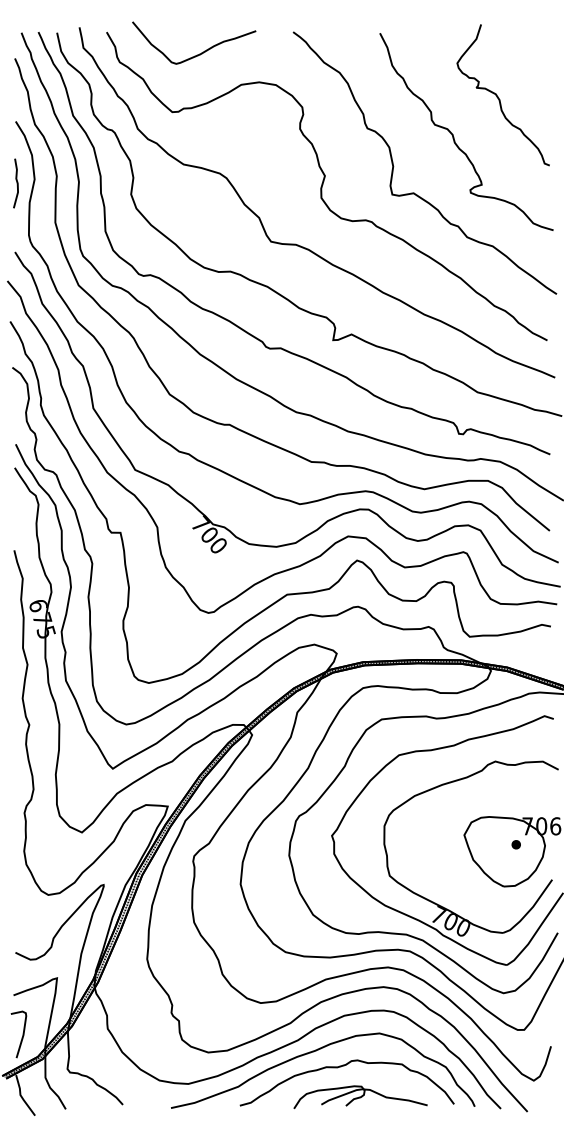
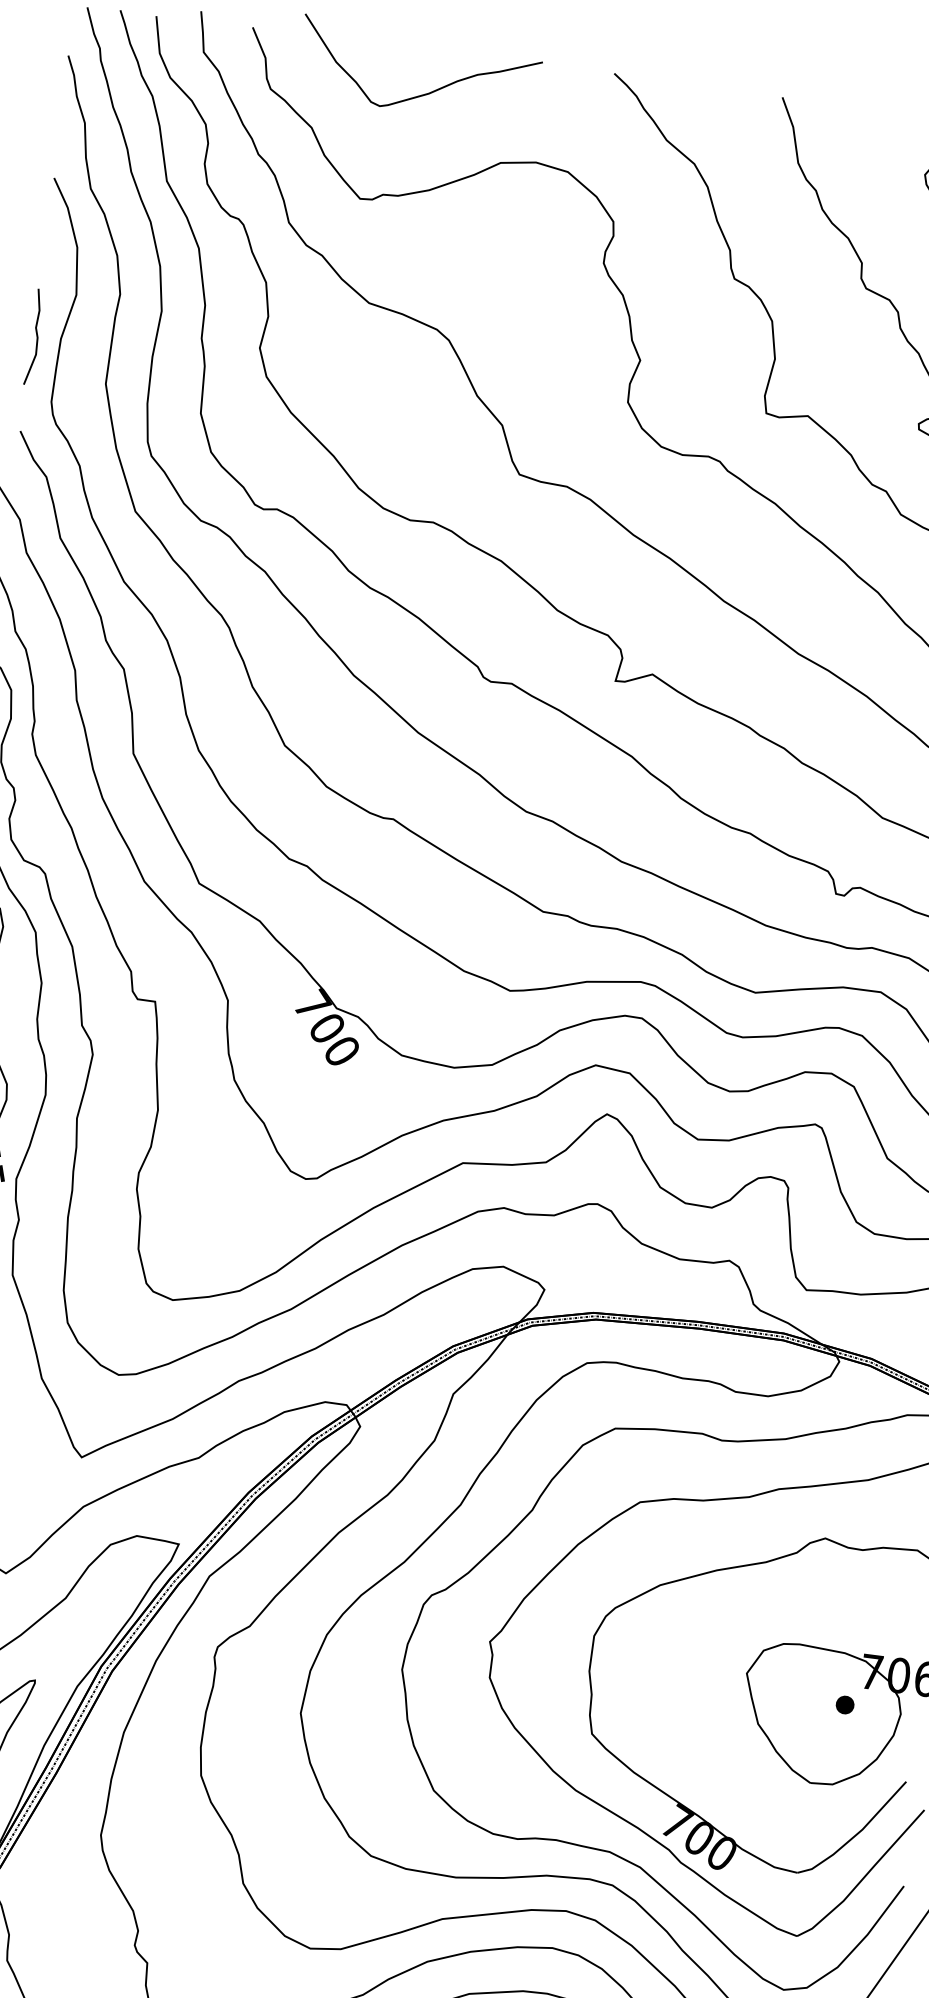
curve: (16, 183) -> (35, 337), moved

